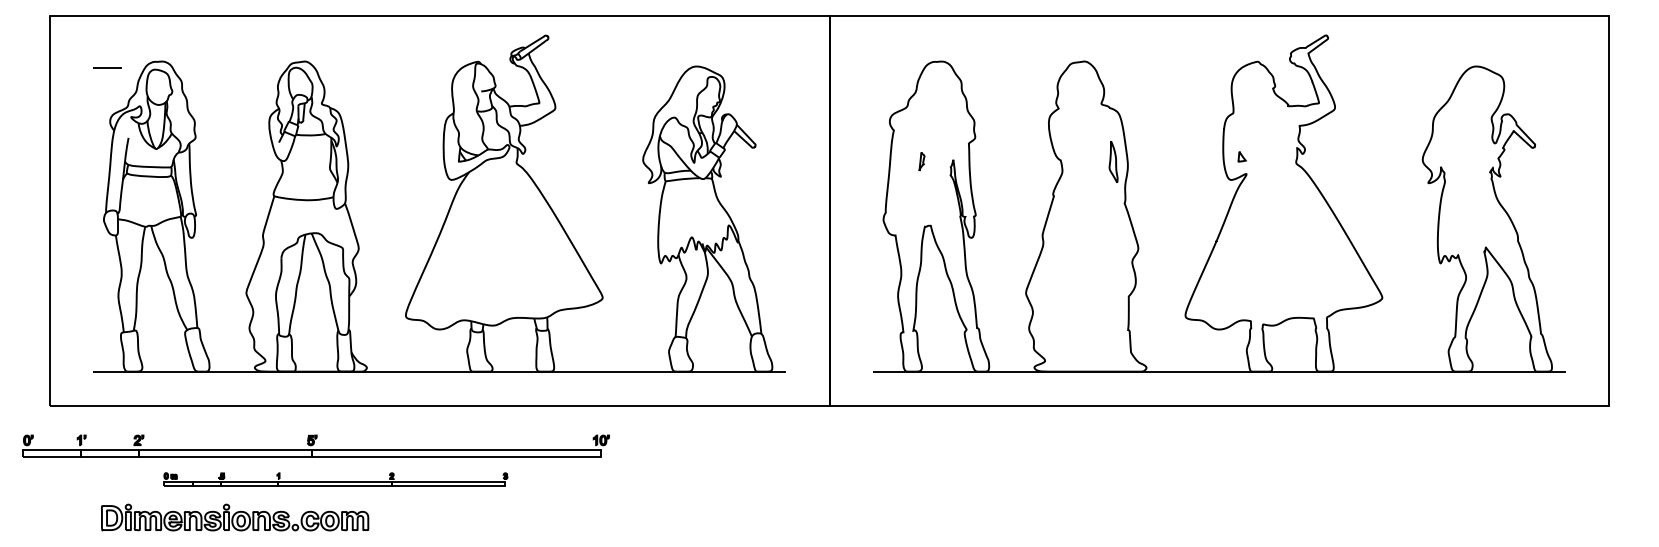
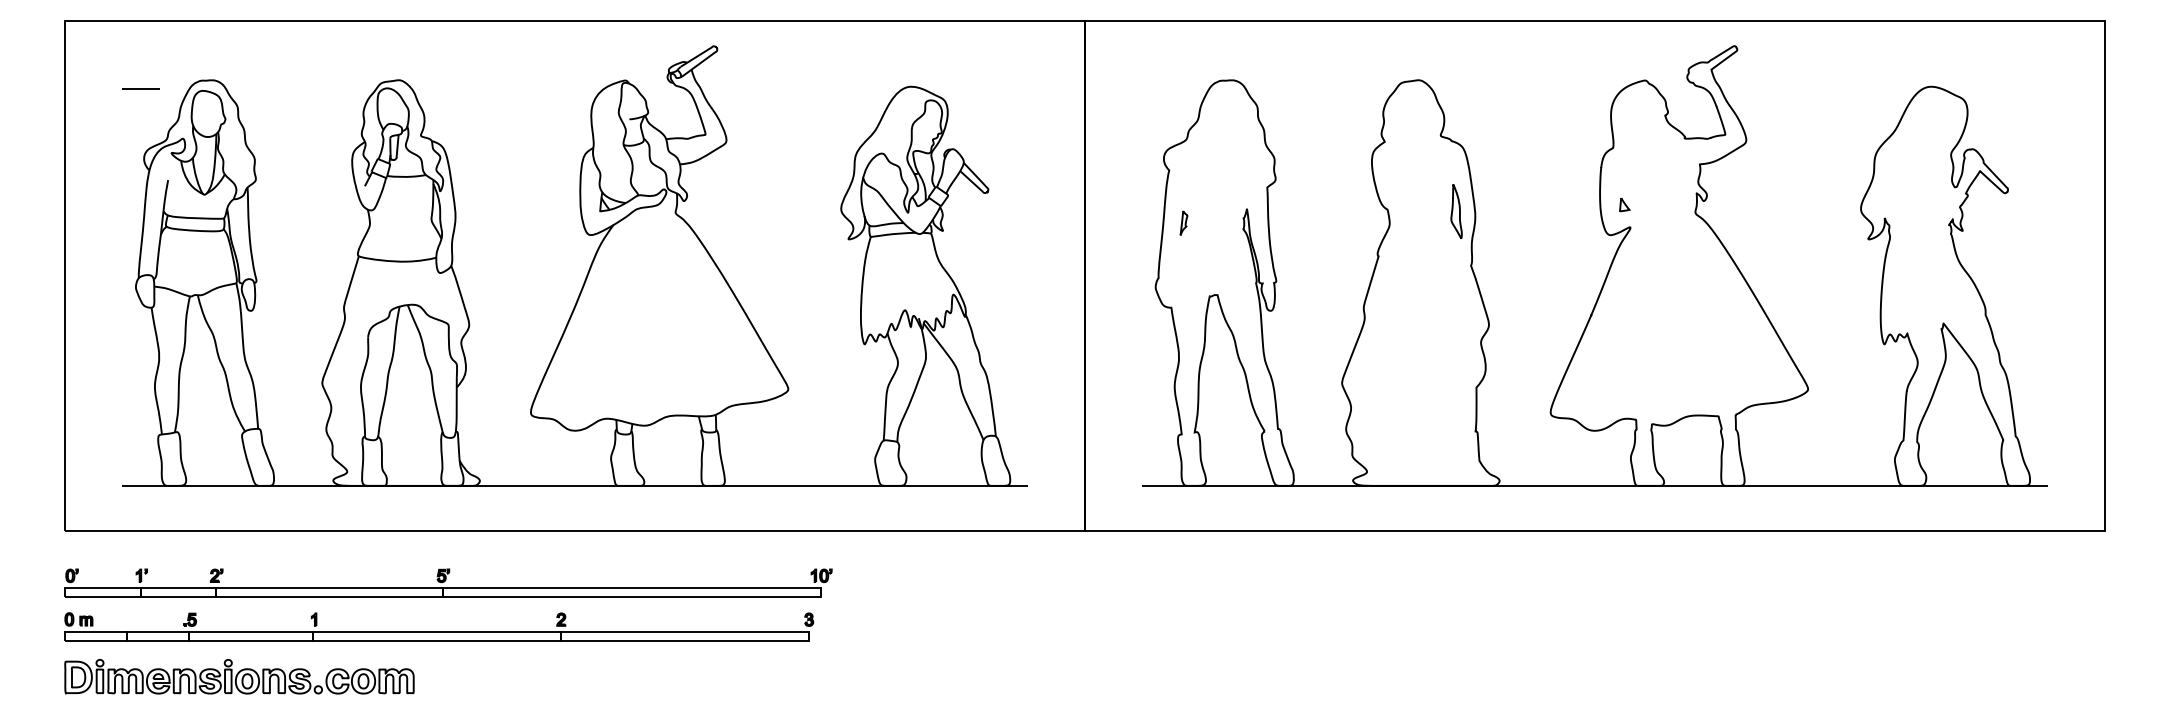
part: (921, 161) -> (1183, 222), moved
part: (316, 445) -> (448, 582), moved
part: (336, 479) -> (439, 626), size x1.67
part: (235, 517) -> (239, 676), moved

